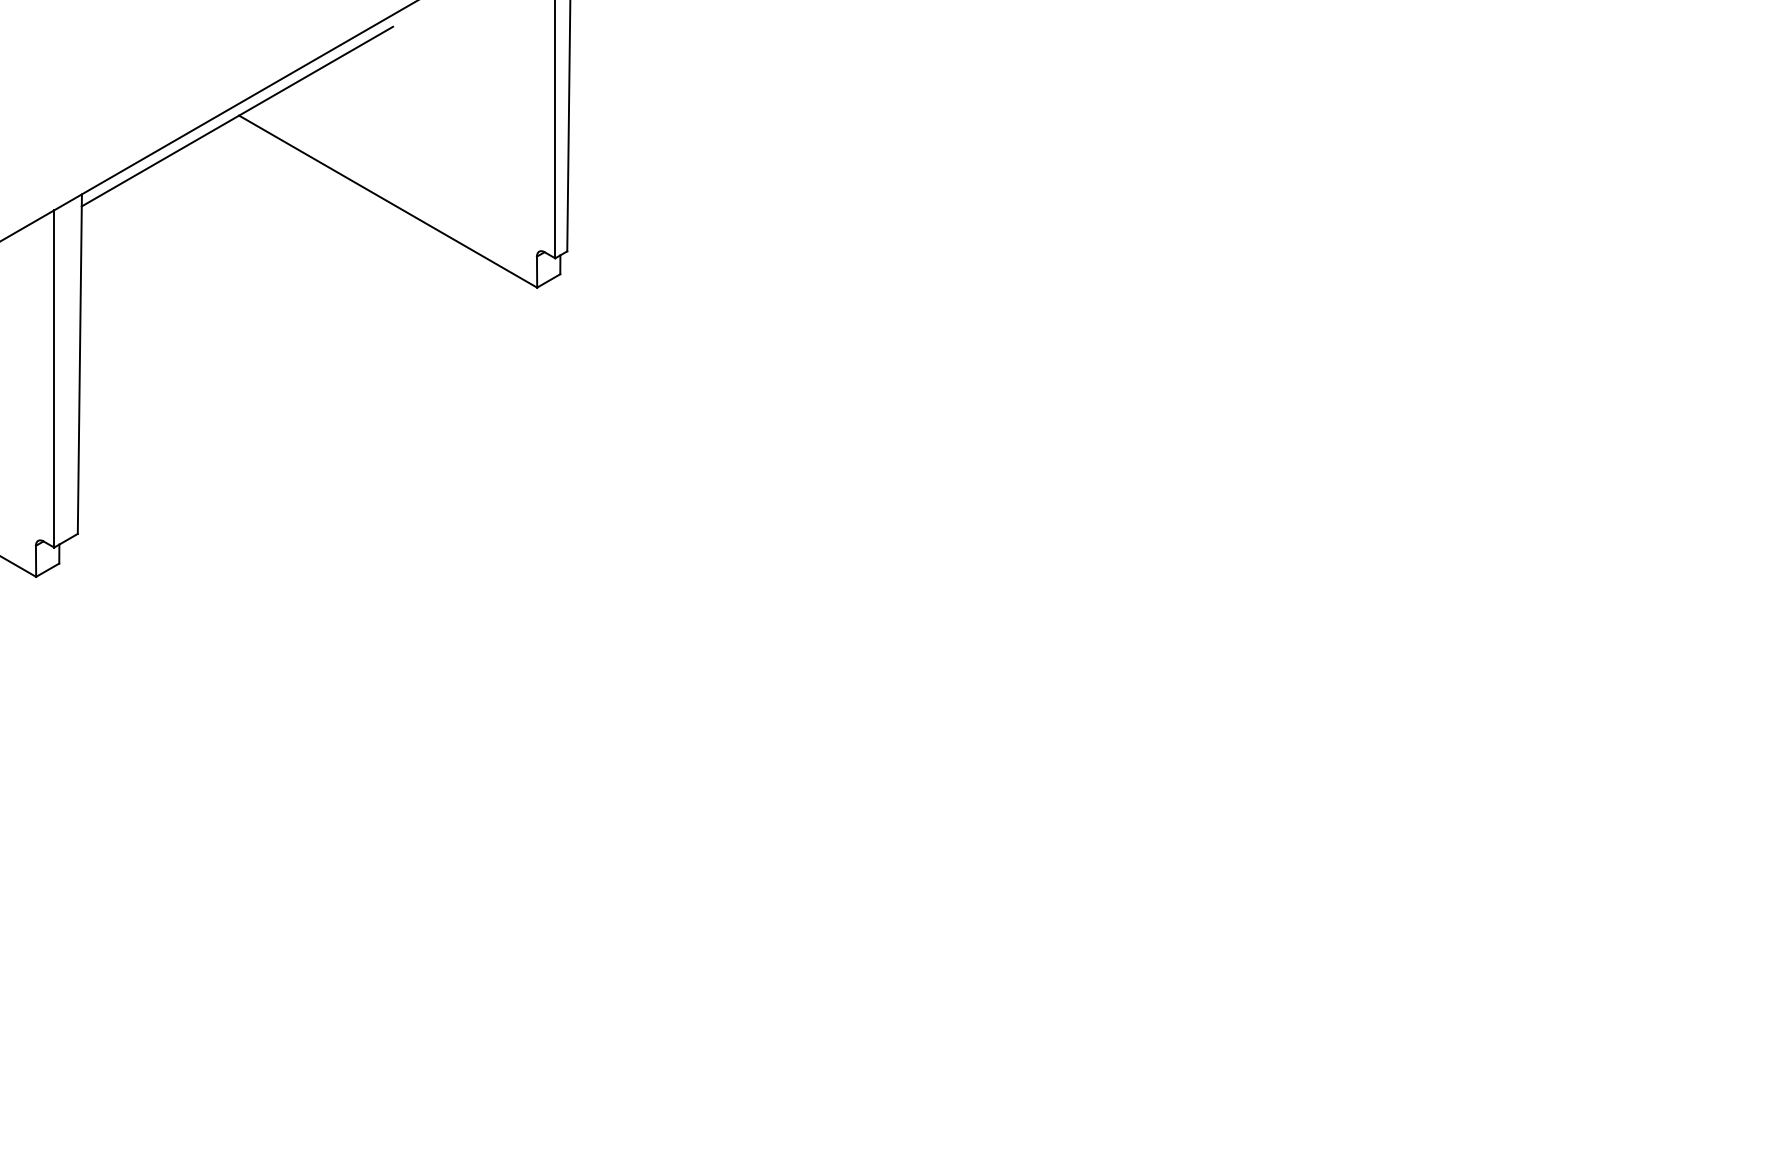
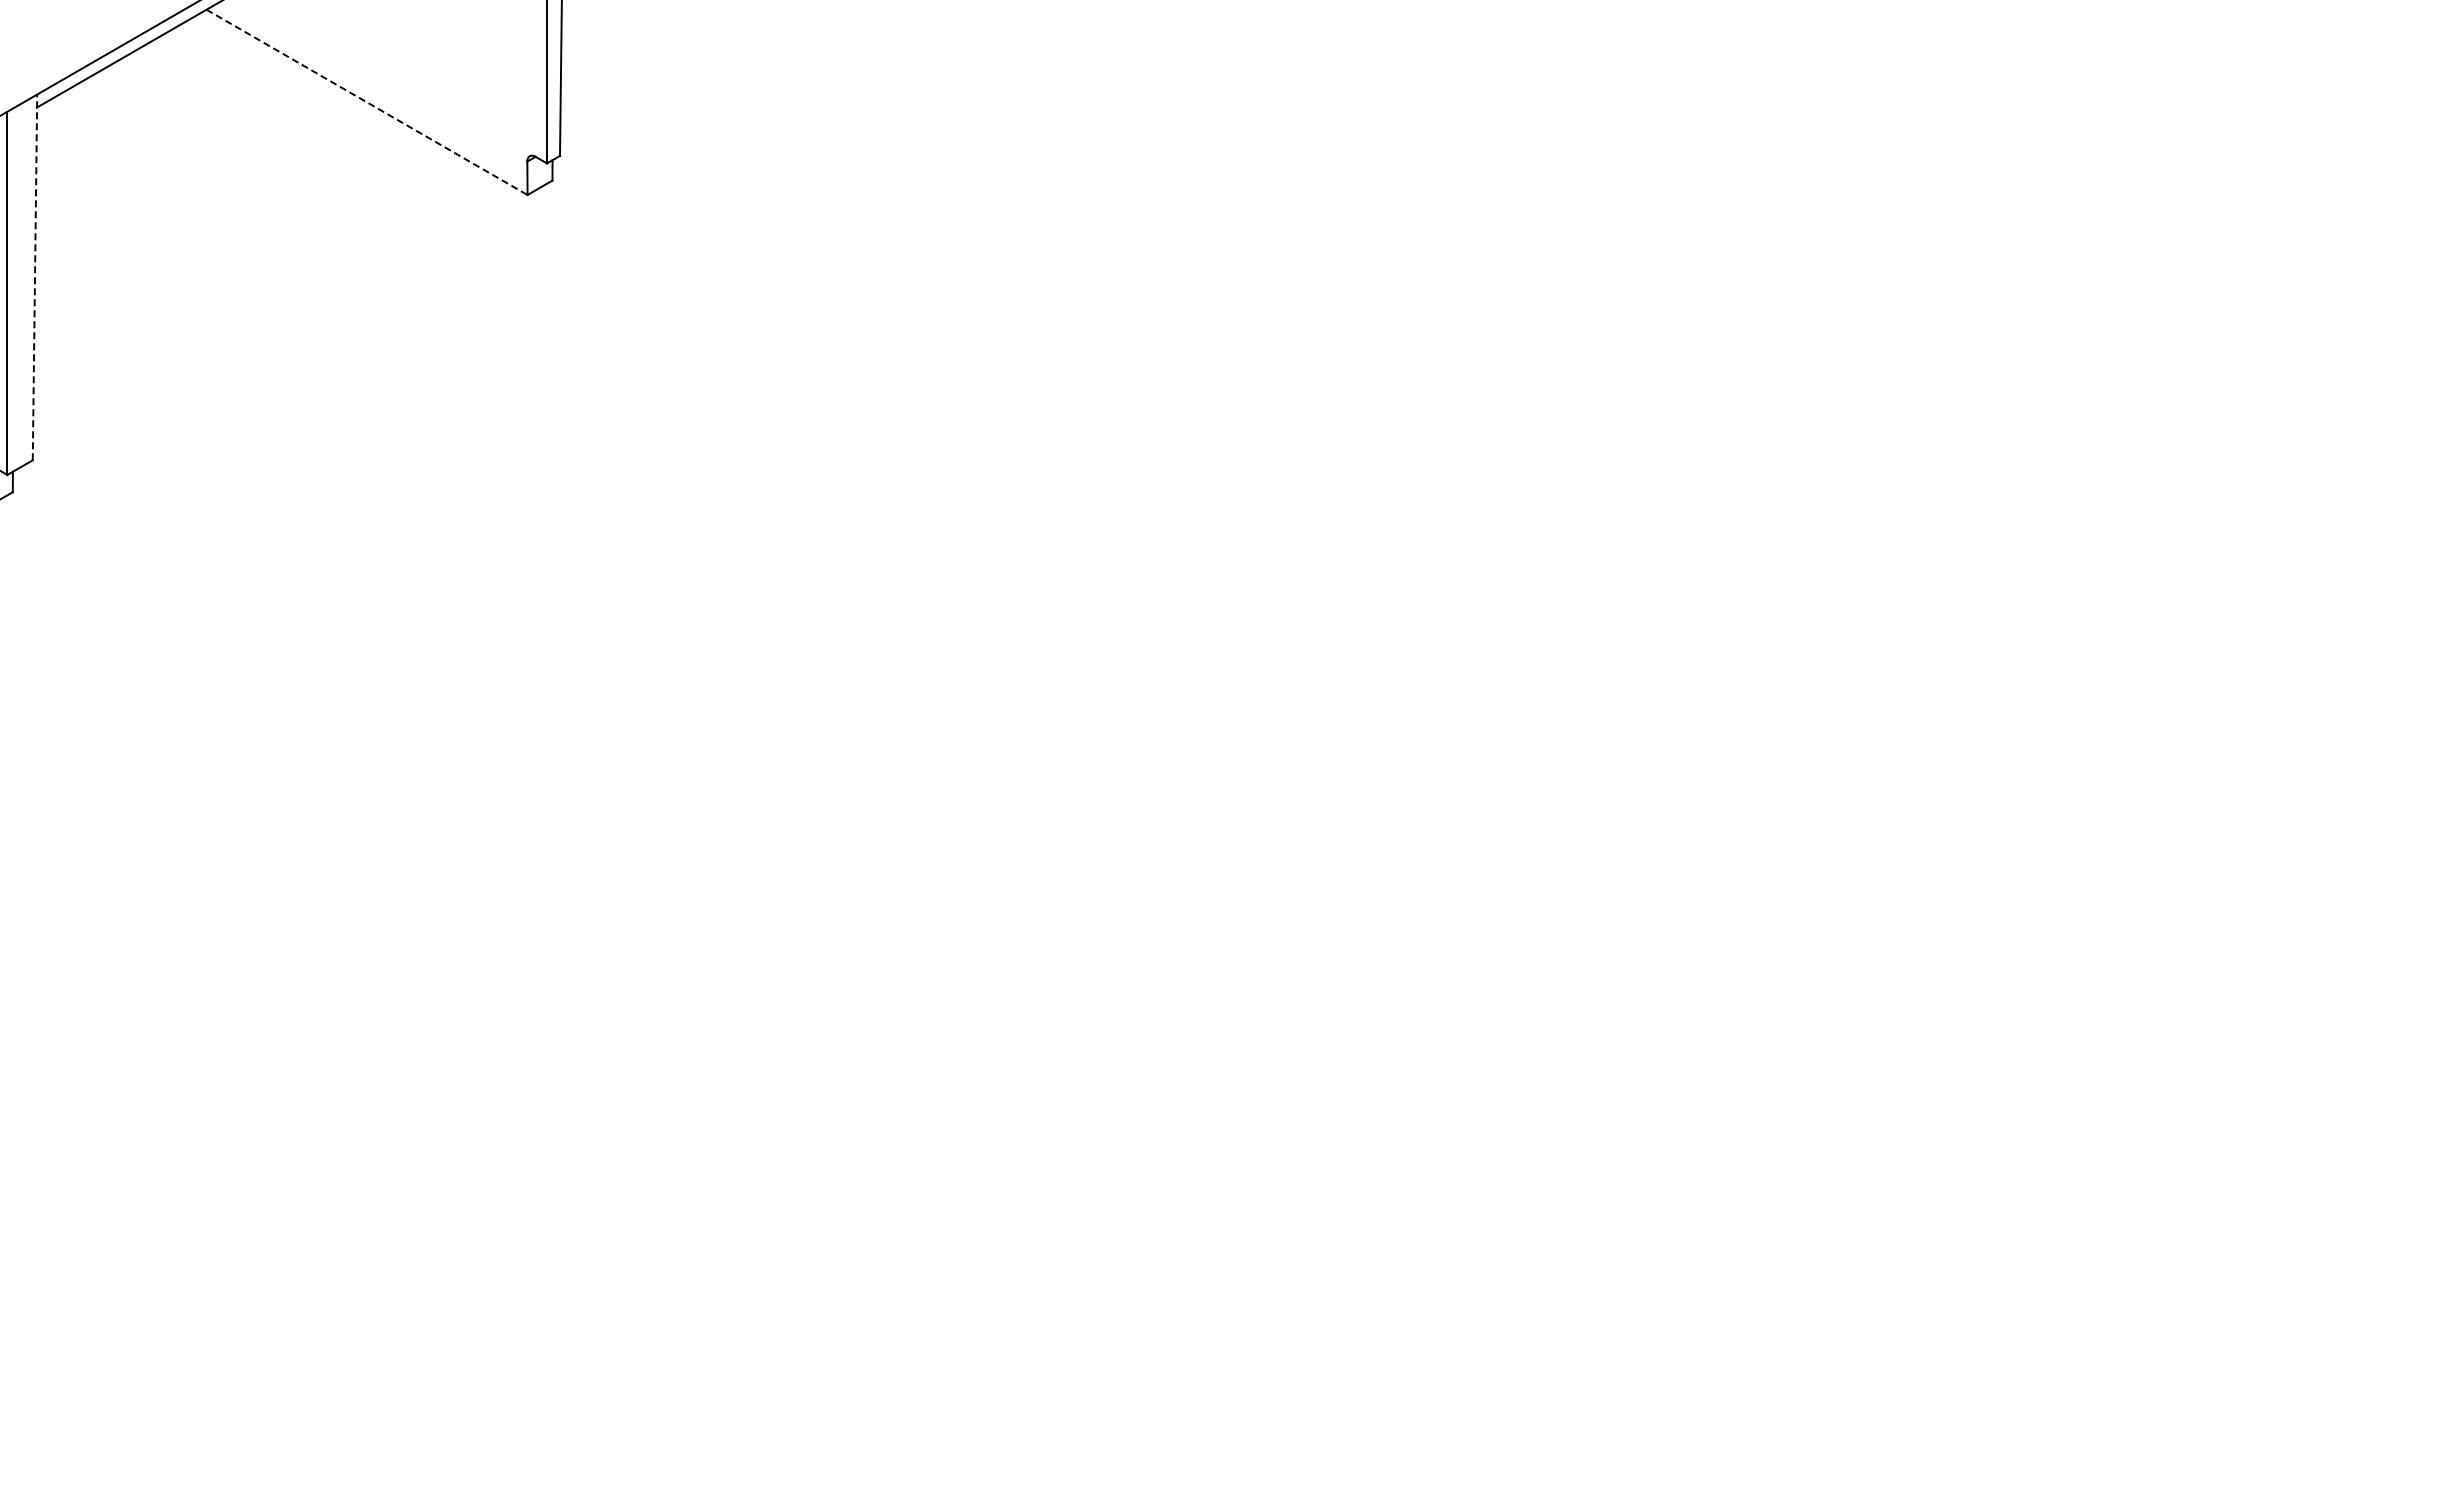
line: (388, 201) -> (367, 102), solid -> dashed
line: (80, 364) -> (35, 277), solid -> dashed

